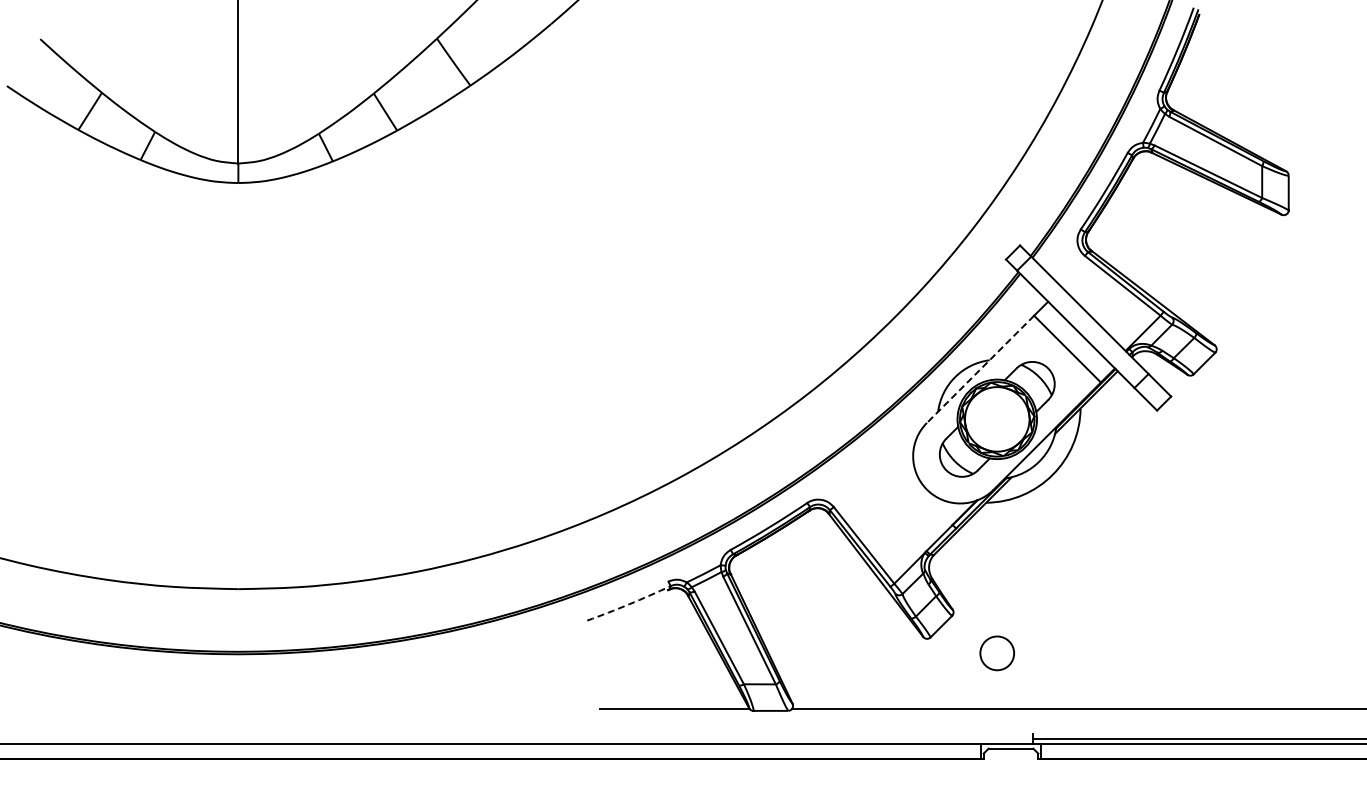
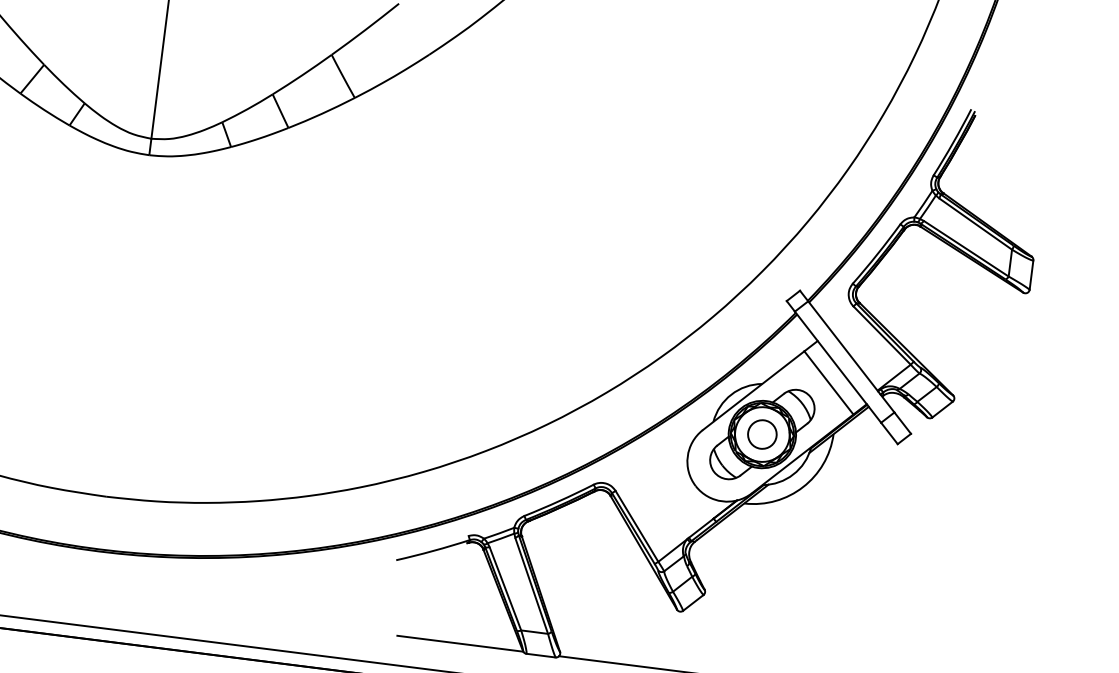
line: (980, 369) -> (753, 390), dashed -> solid
arc: (629, 604) -> (433, 551), dashed -> solid
circle: (996, 653) -> (761, 434), moved

